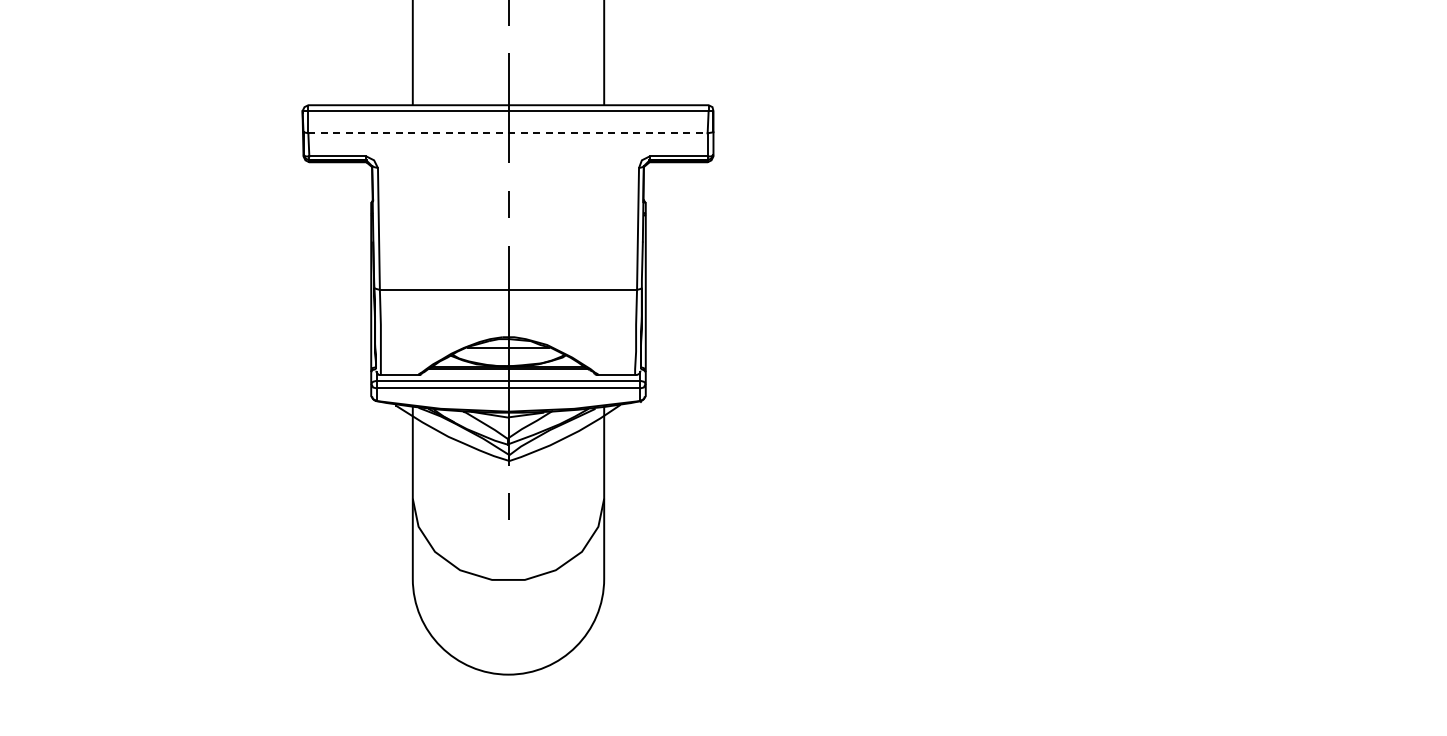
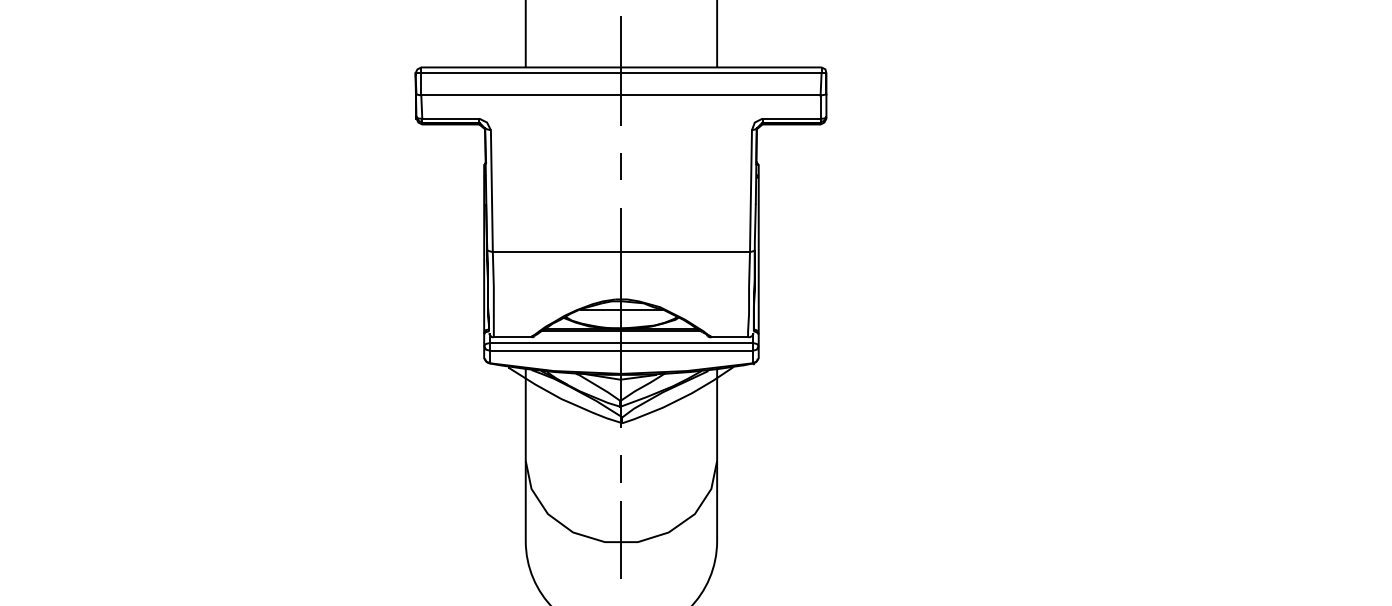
line: (508, 133) -> (621, 95), dashed -> solid
line: (508, 577) -> (621, 539), added

